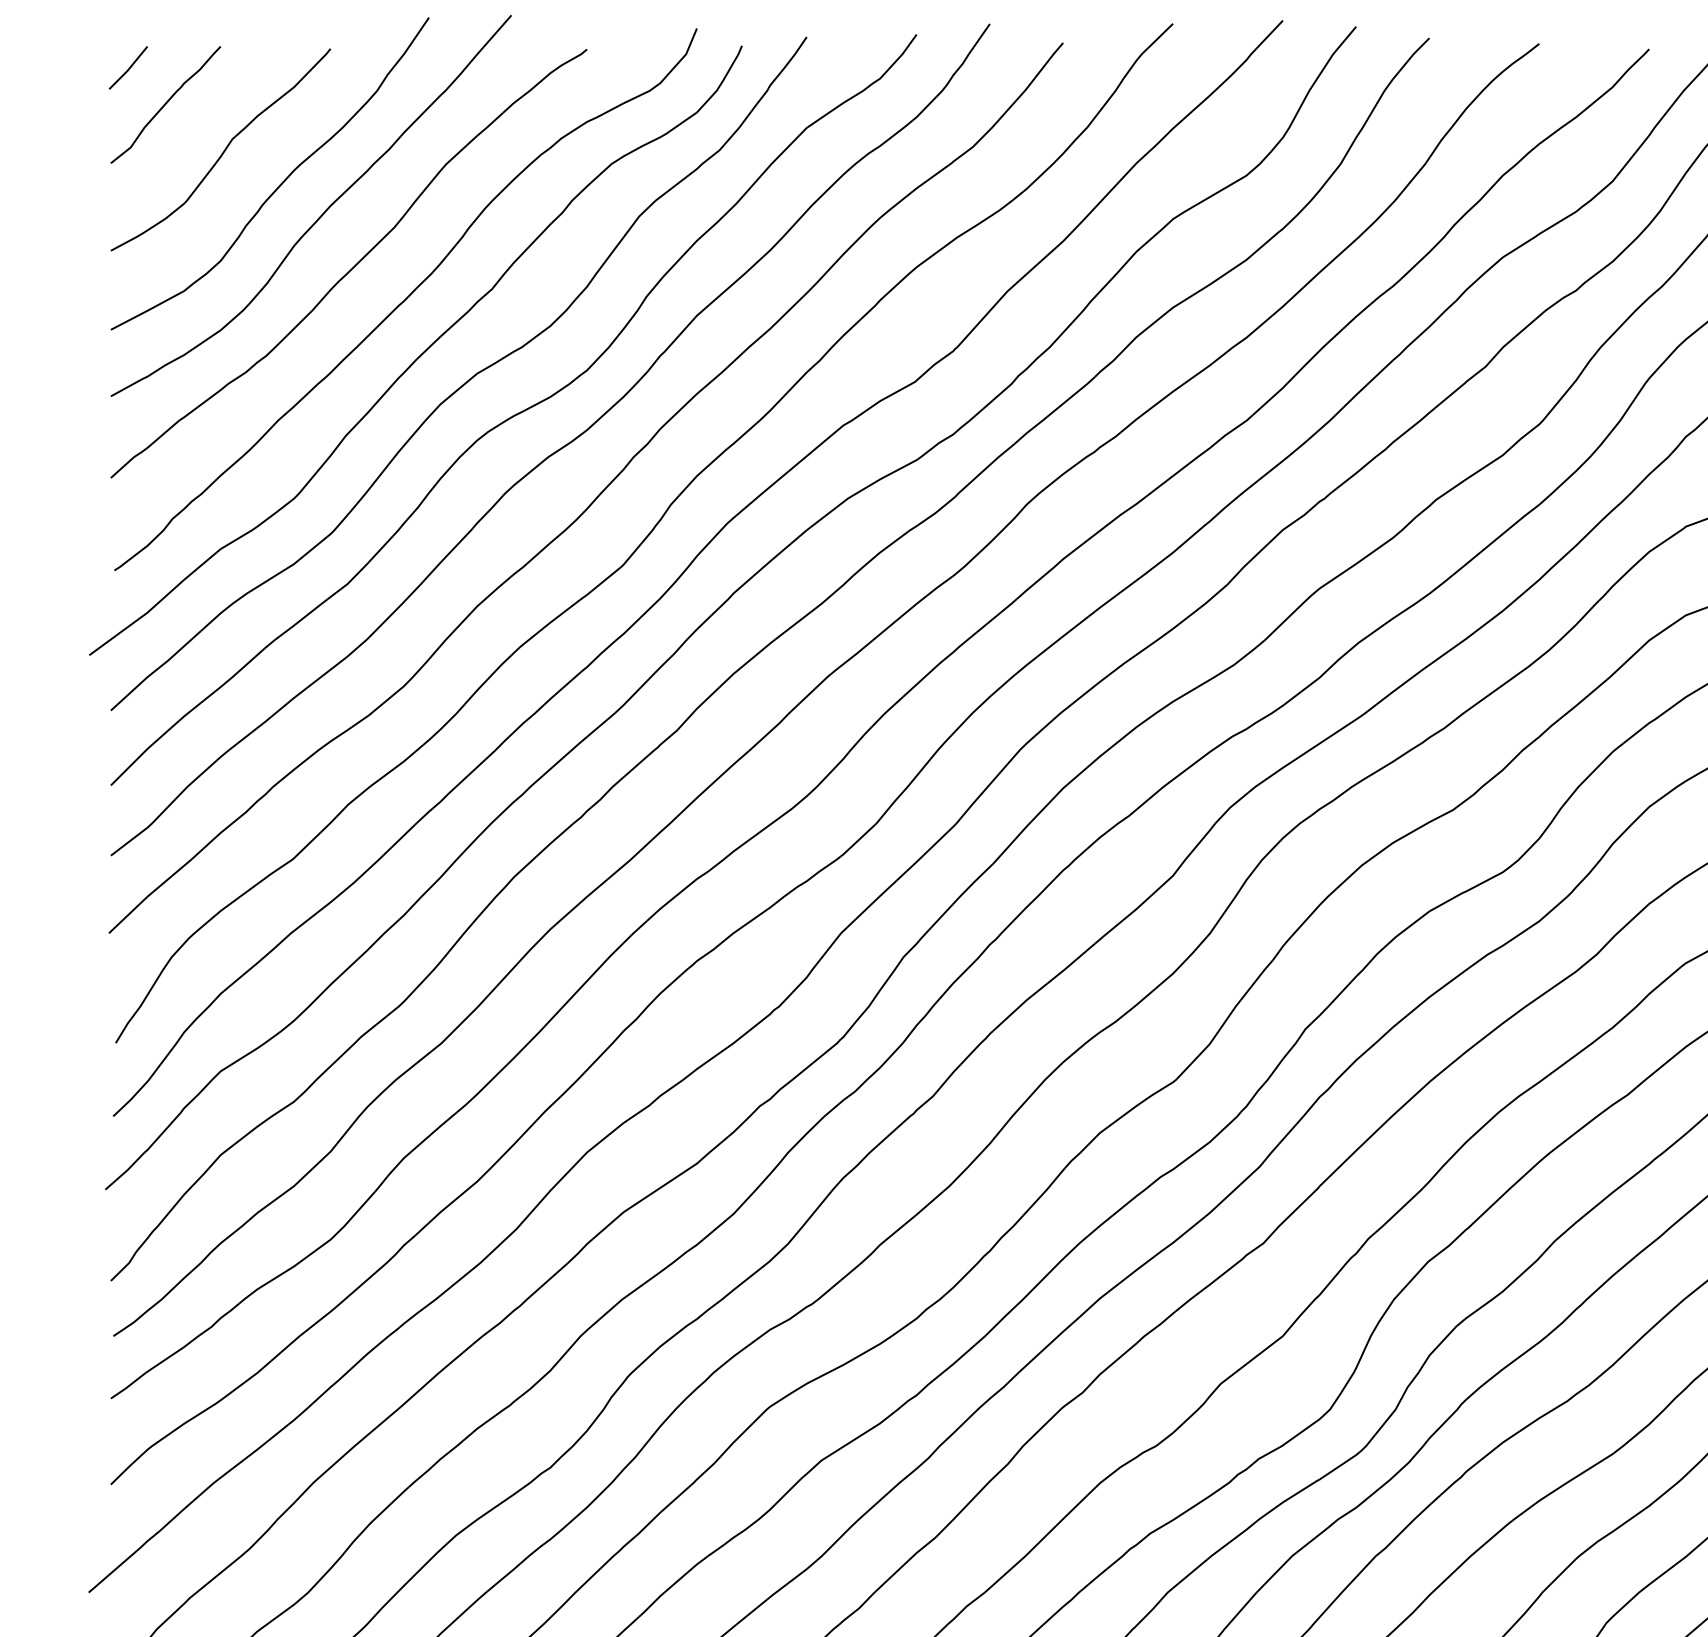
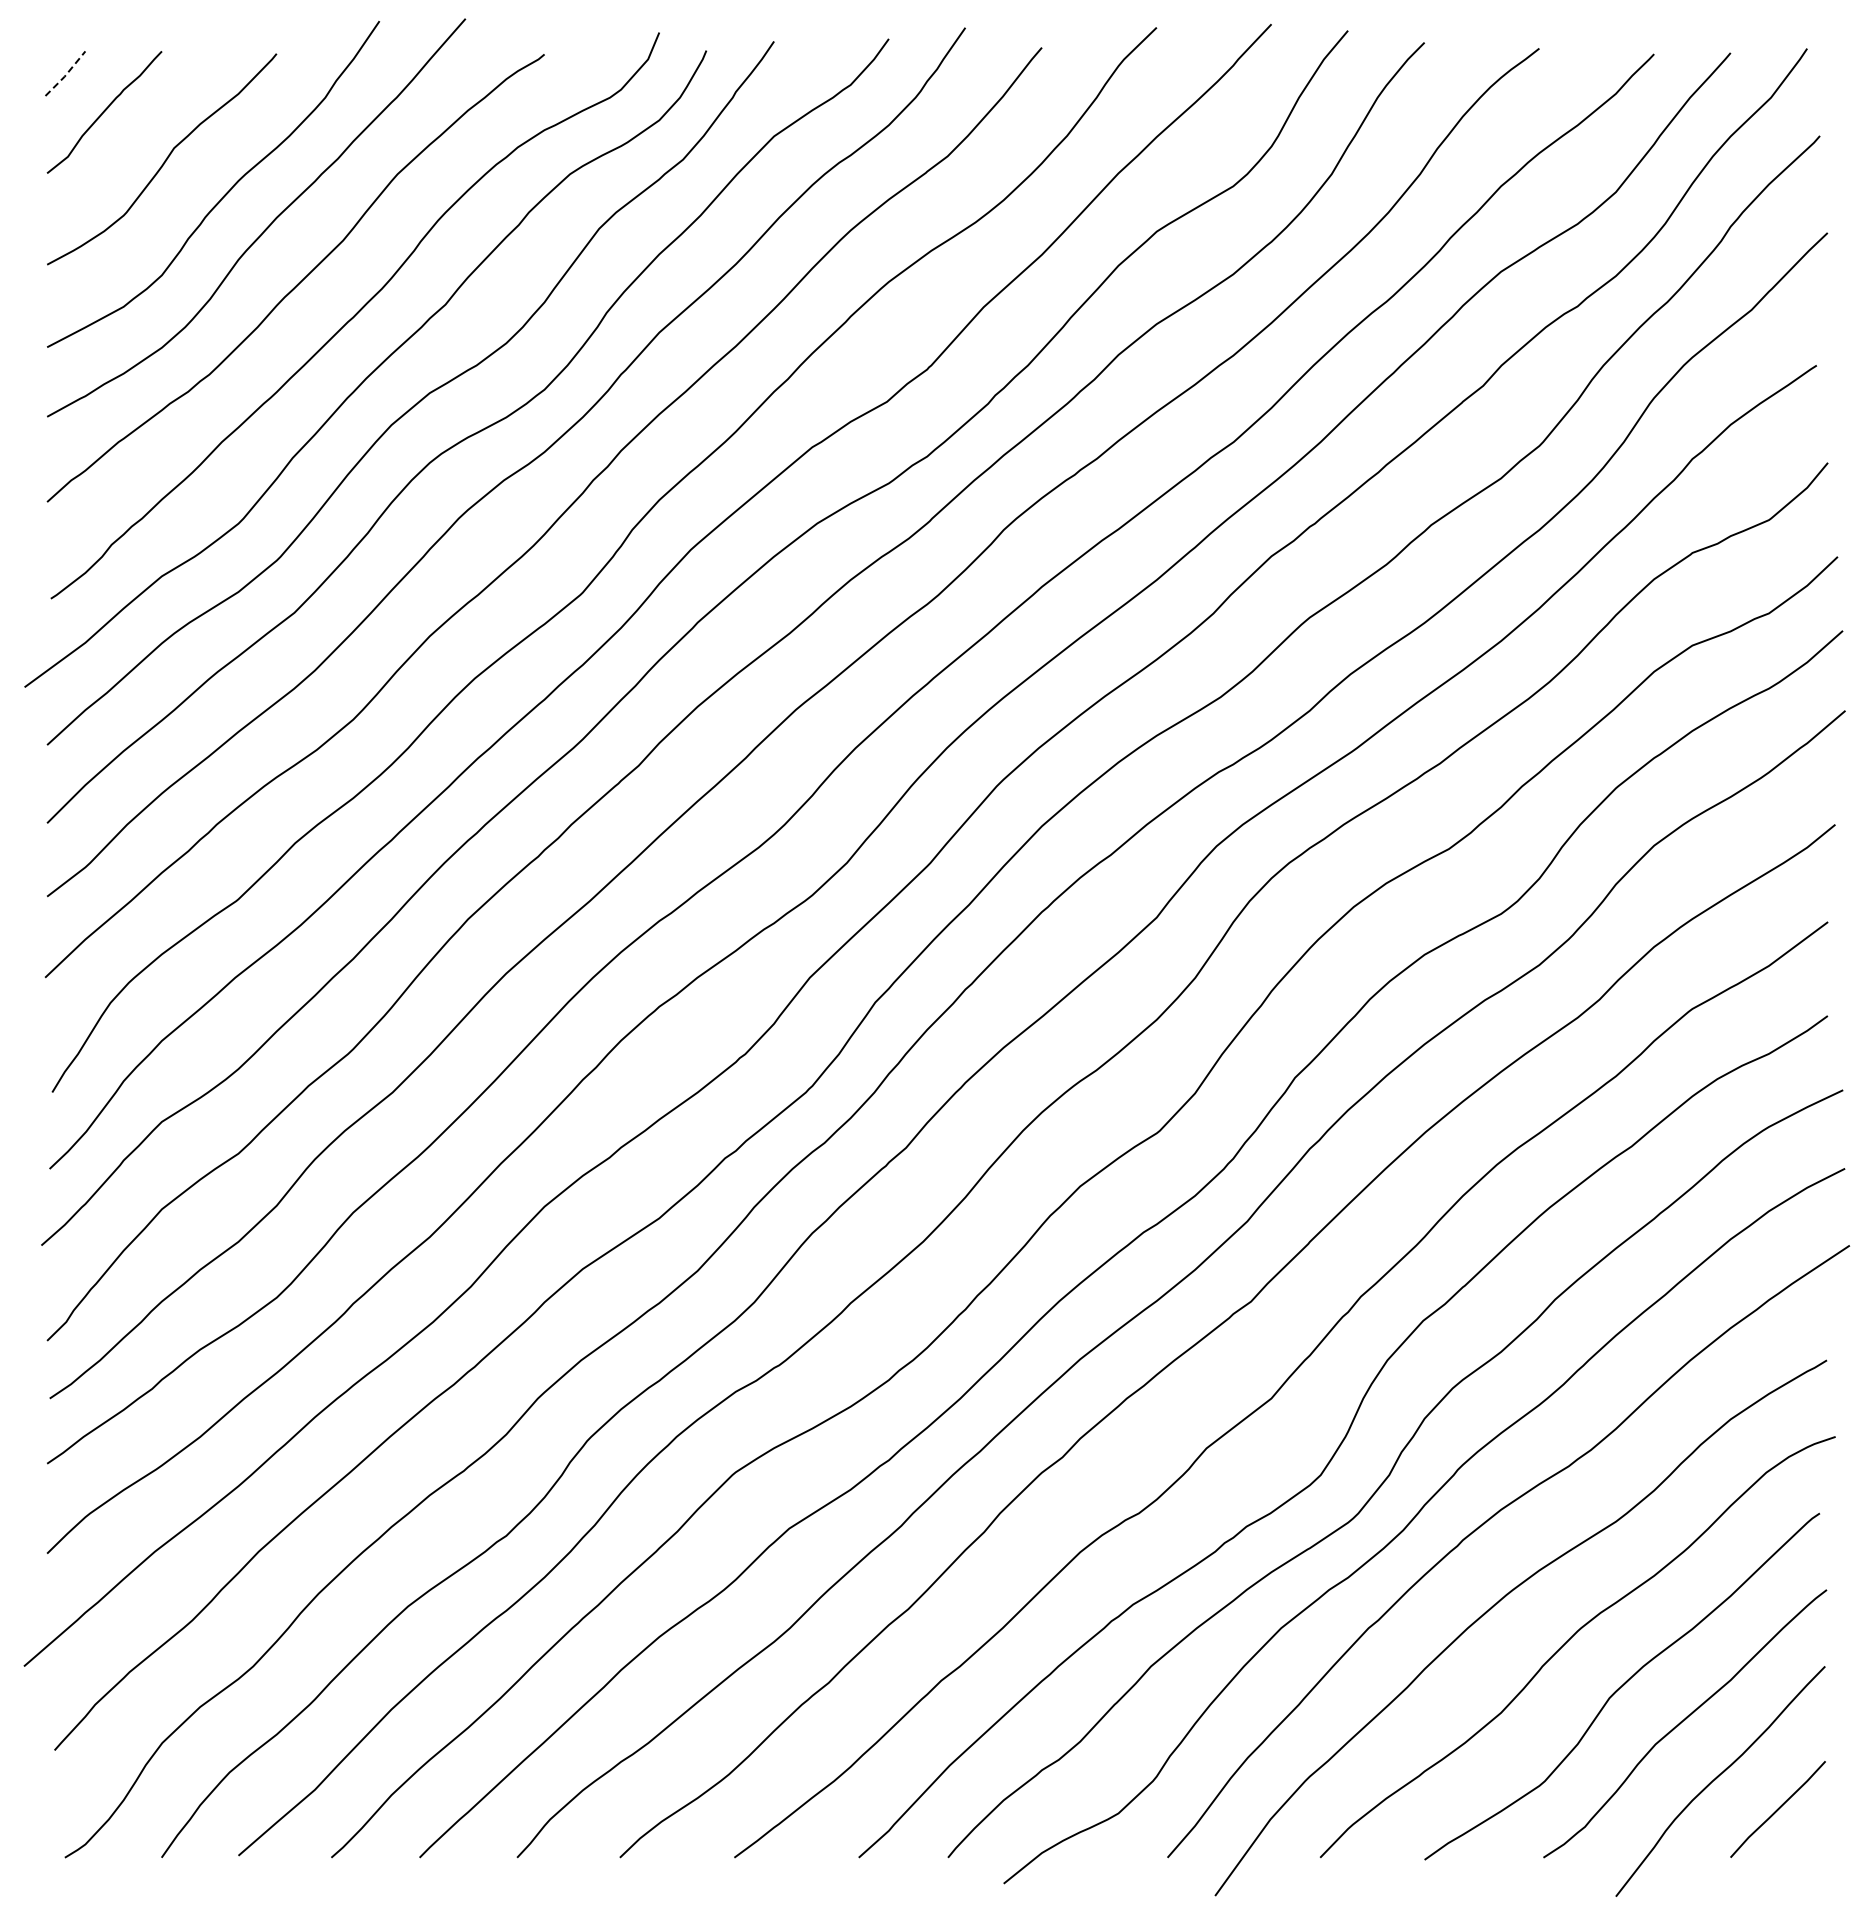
line: (128, 69) -> (65, 75), solid -> dashed

